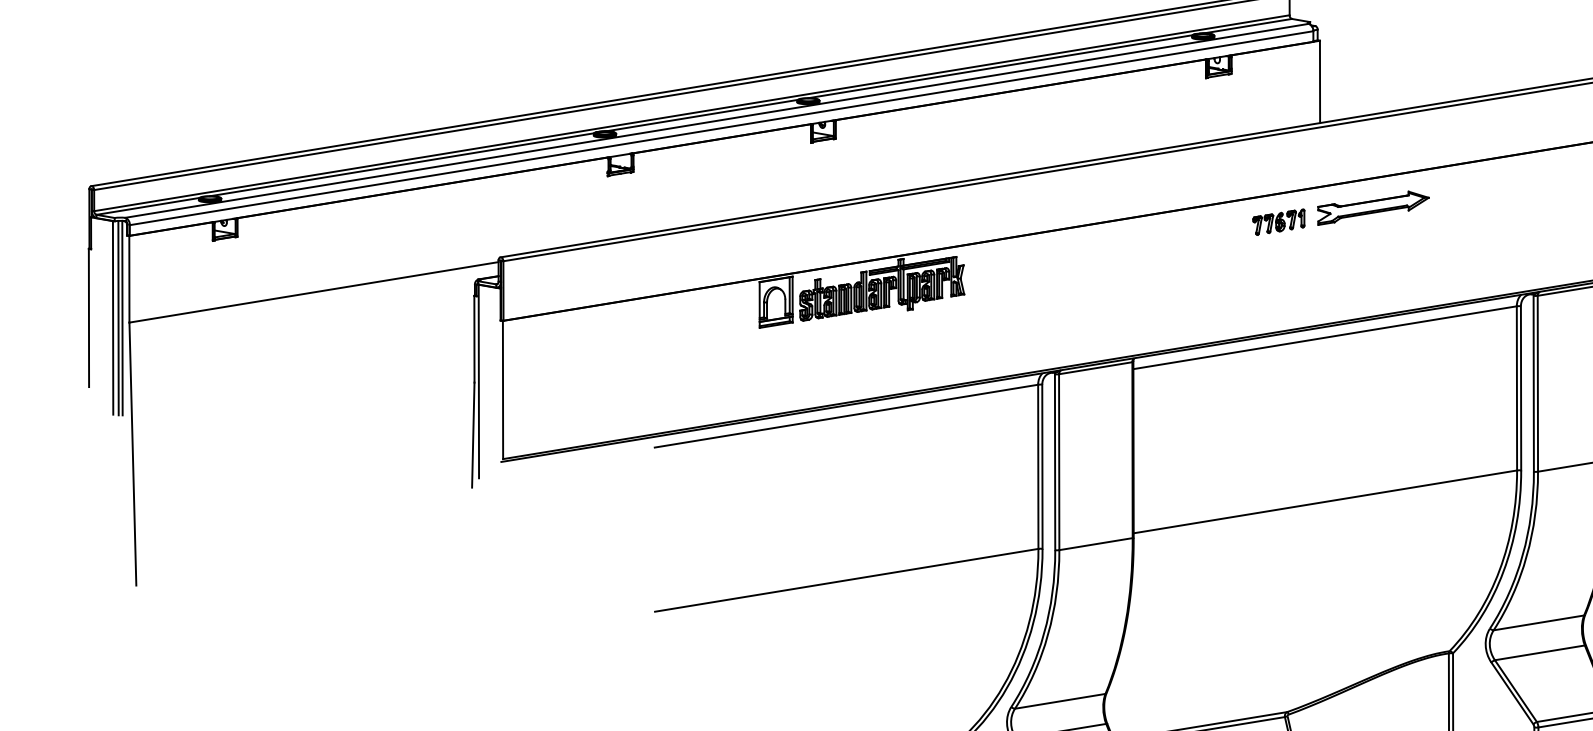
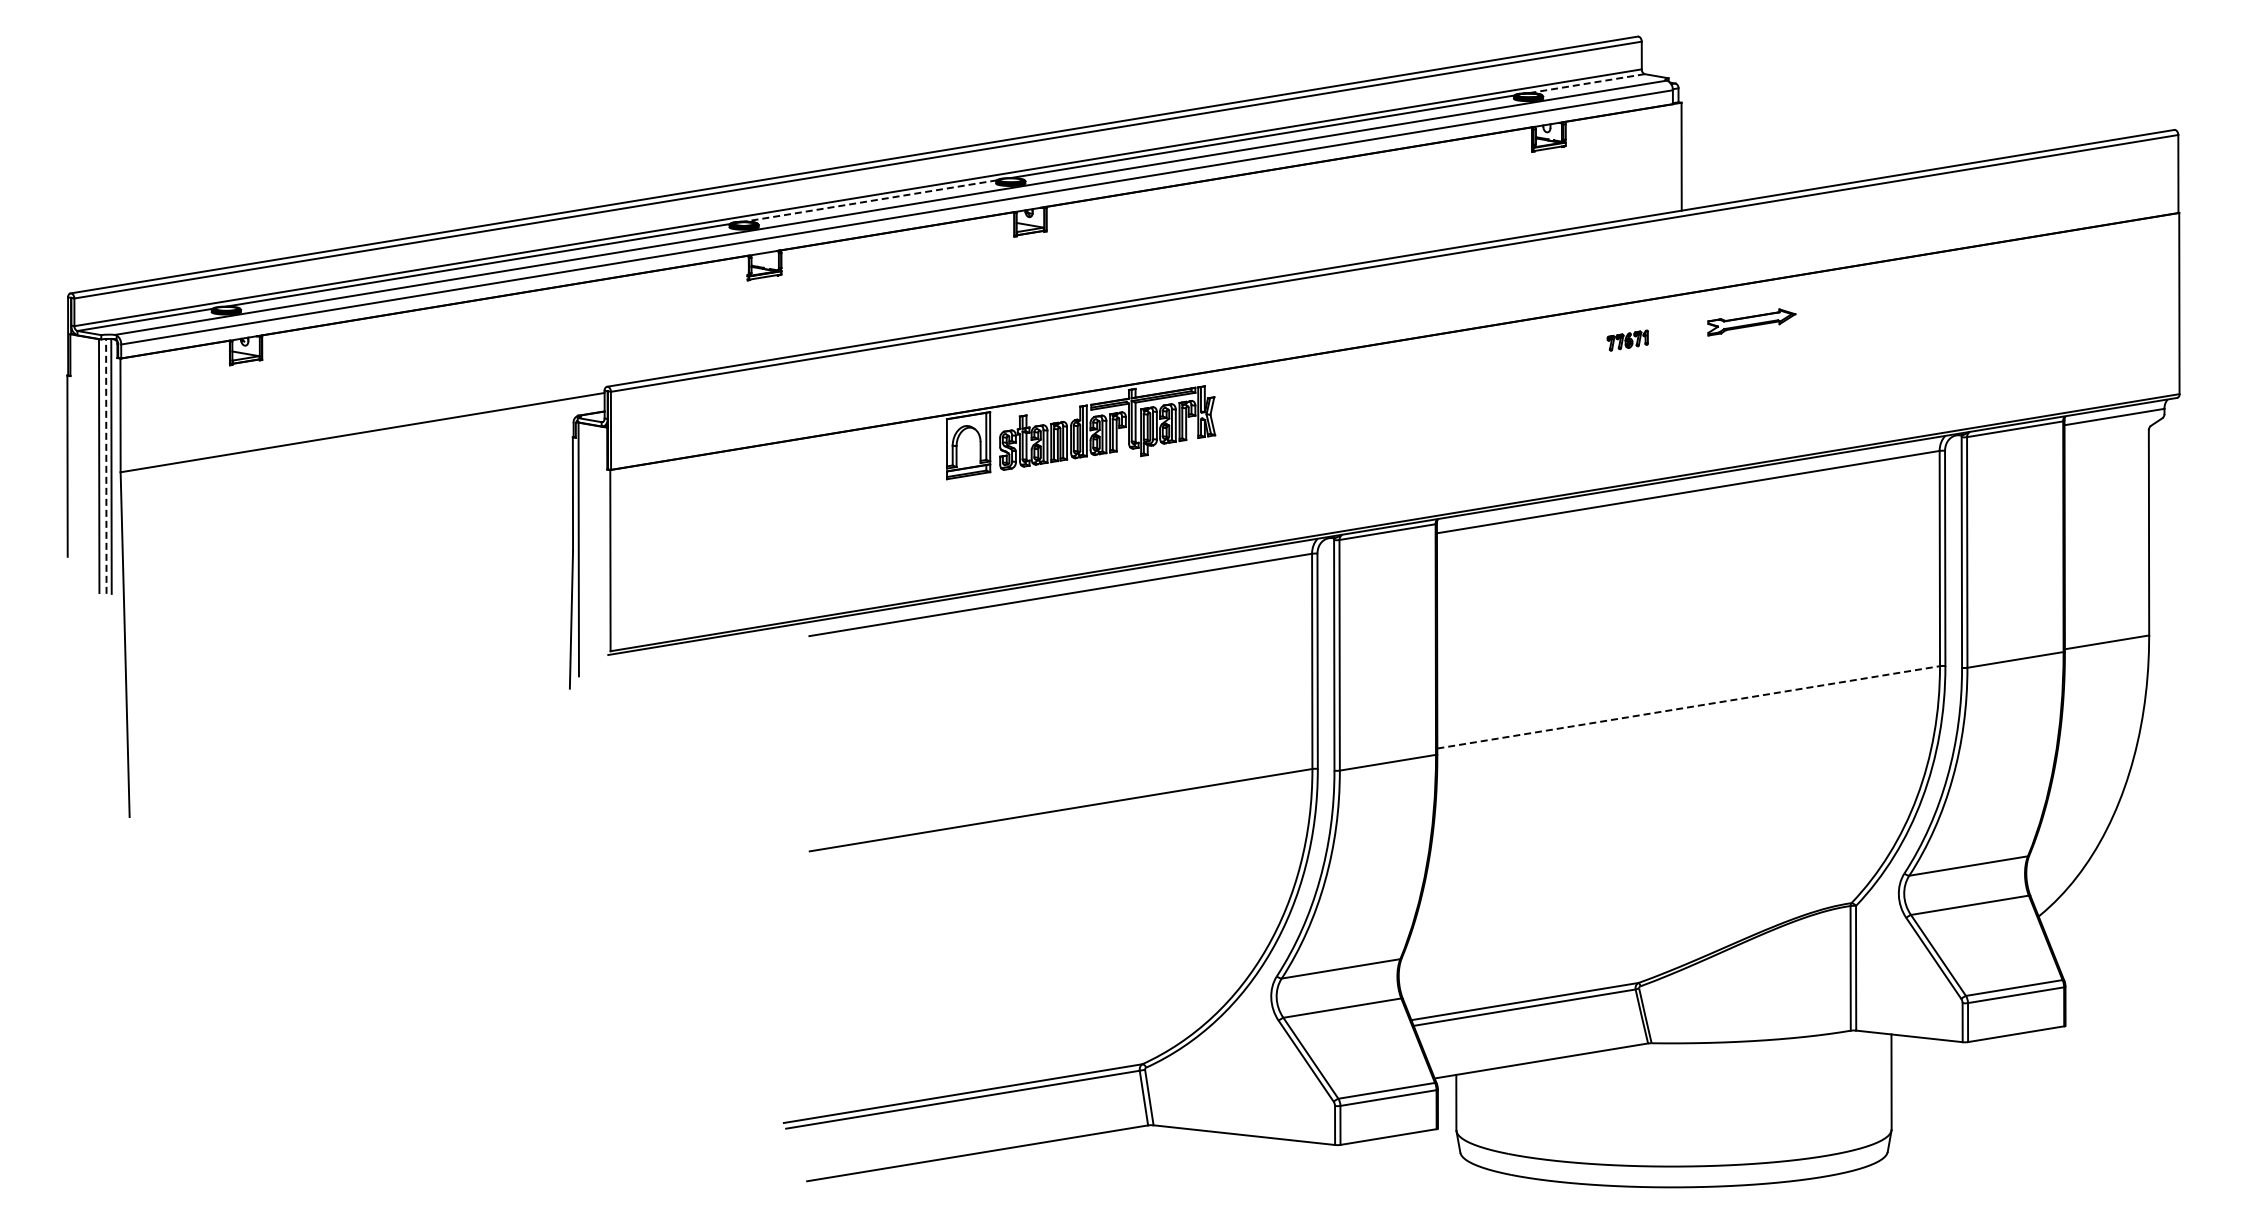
line: (1247, 26) -> (1586, 83), solid -> dashed
line: (701, 116) -> (870, 201), solid -> dashed
part: (1373, 208) -> (1751, 322), size x0.6
part: (1278, 222) -> (1627, 340), size x0.6
line: (118, 317) -> (106, 465), solid -> dashed
line: (1325, 502) -> (1688, 707), solid -> dashed

